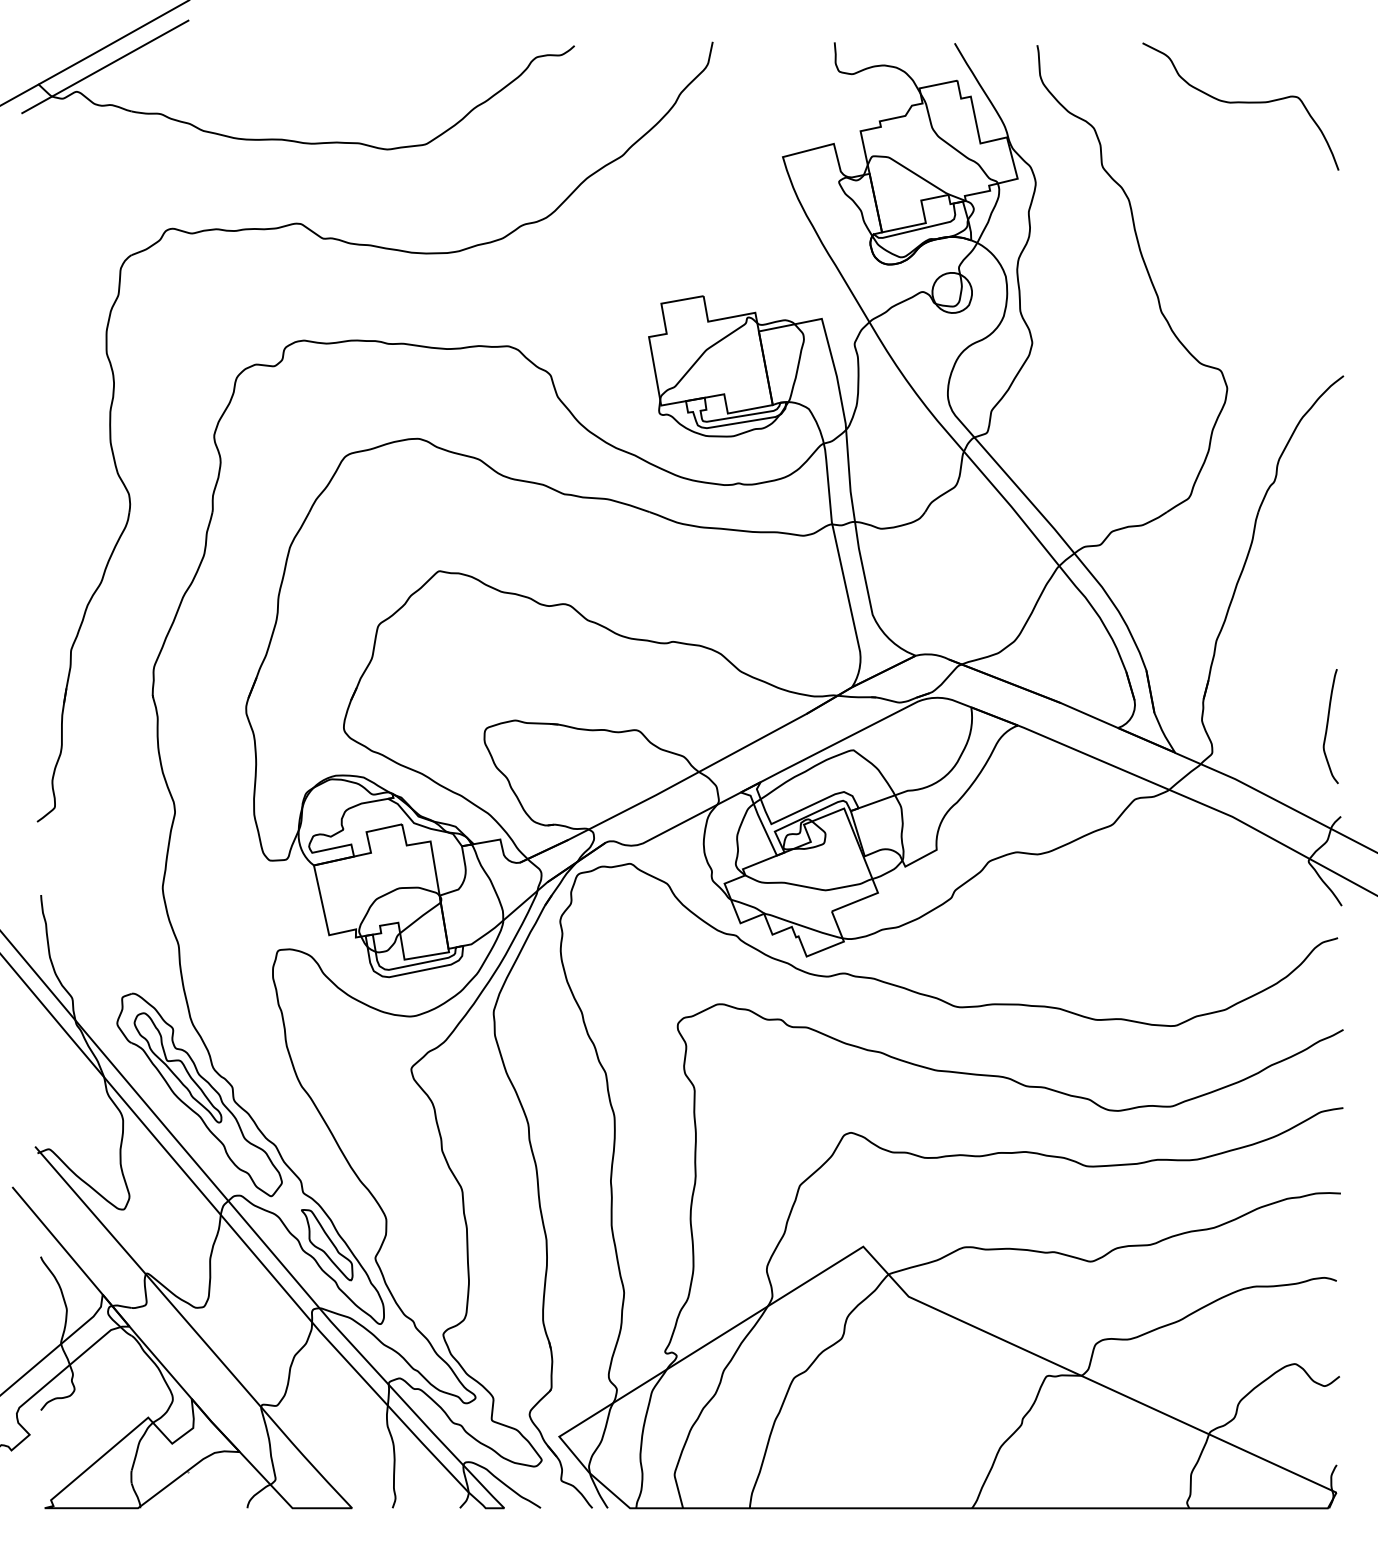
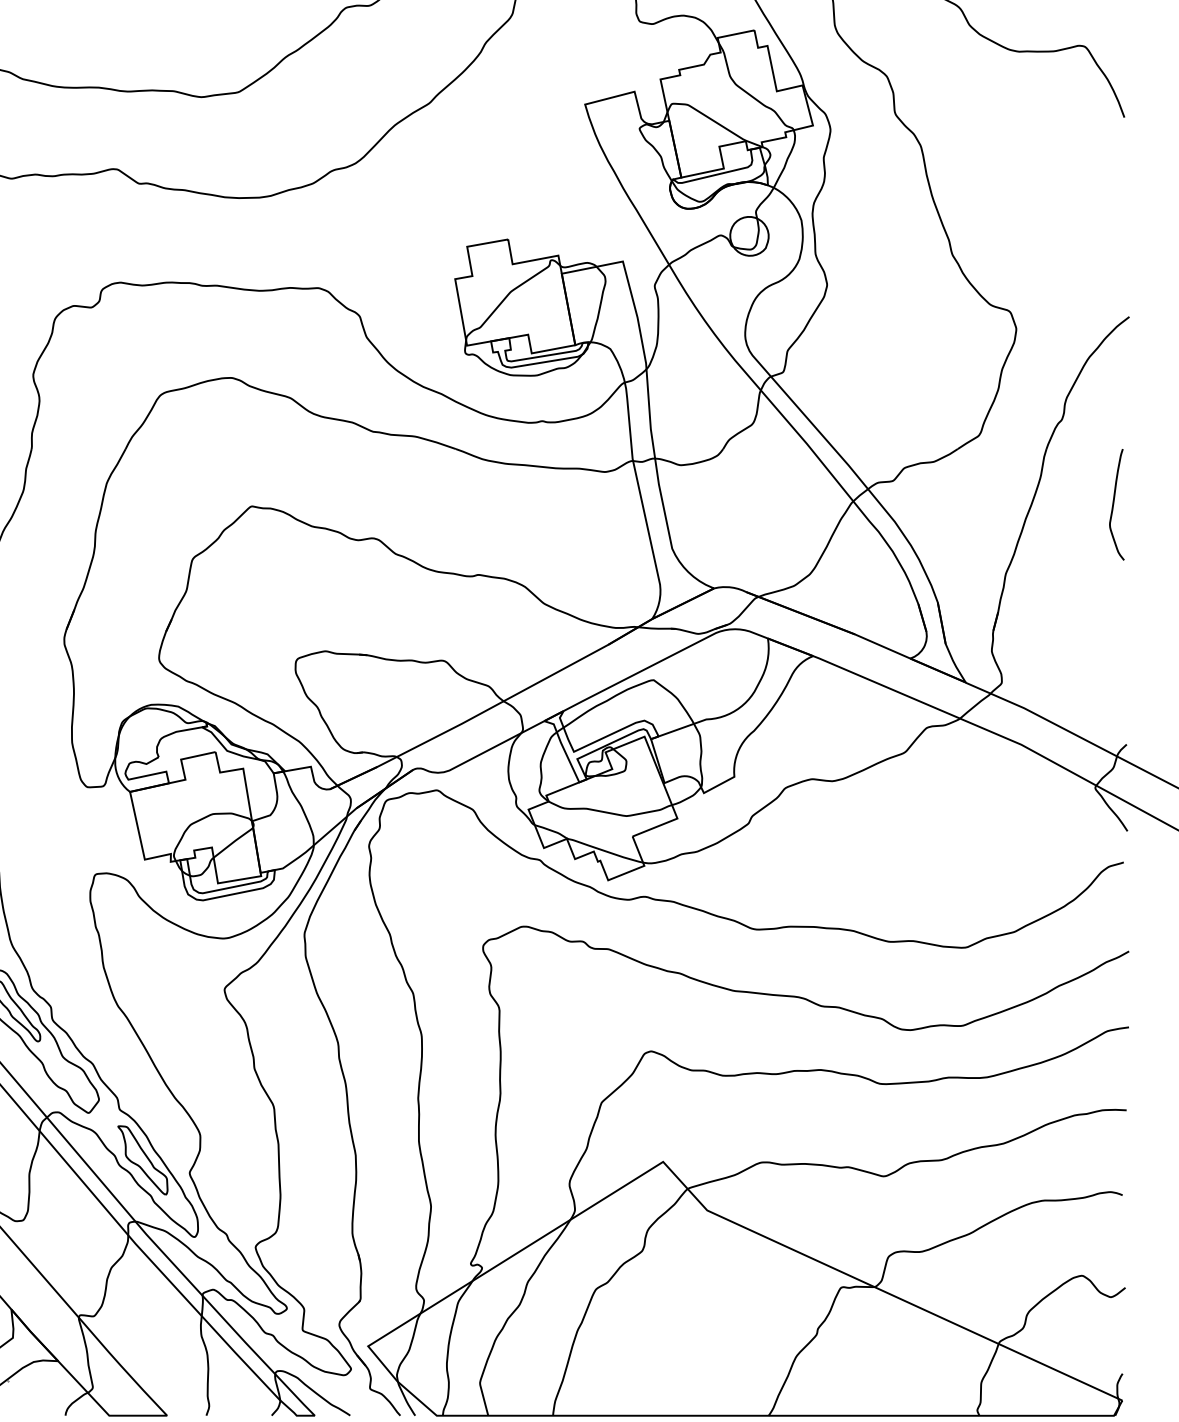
curve: (1328, 725) -> (1114, 503), moved

